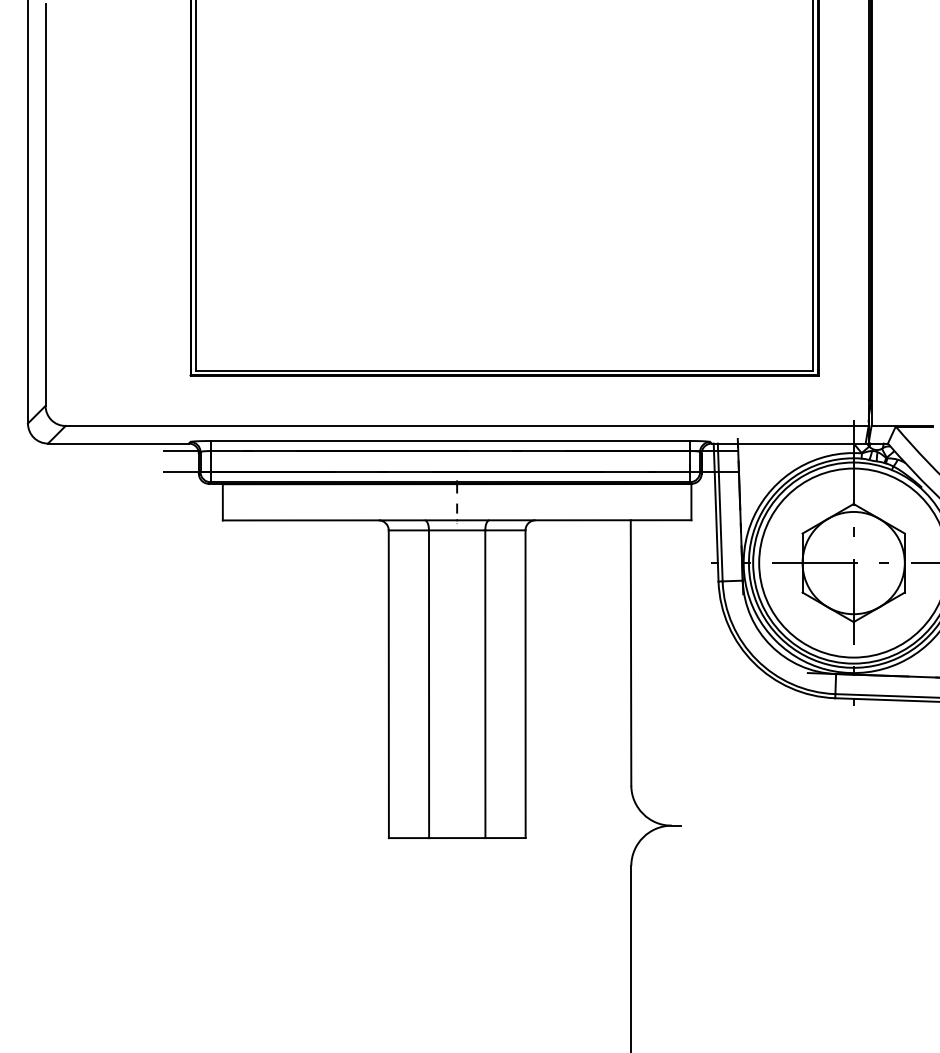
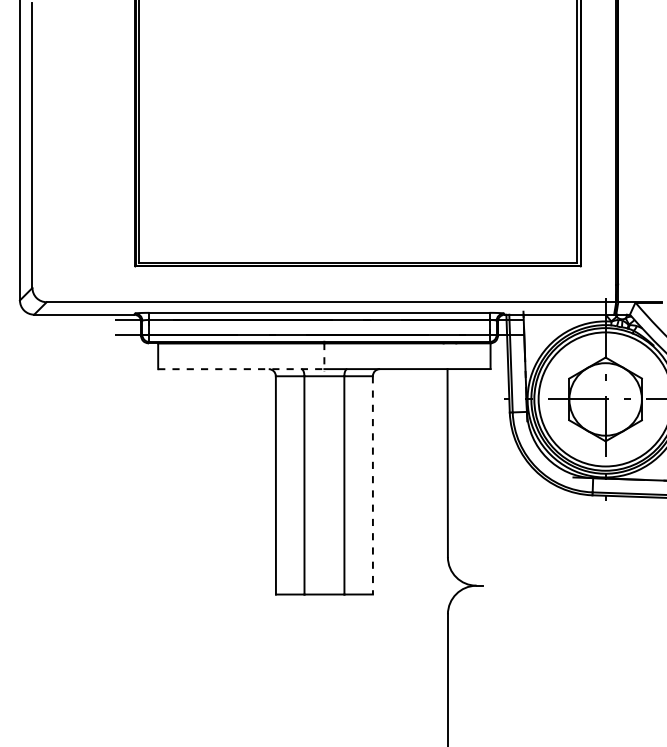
line: (340, 520) -> (241, 369), solid -> dashed
line: (524, 684) -> (372, 485), solid -> dashed

